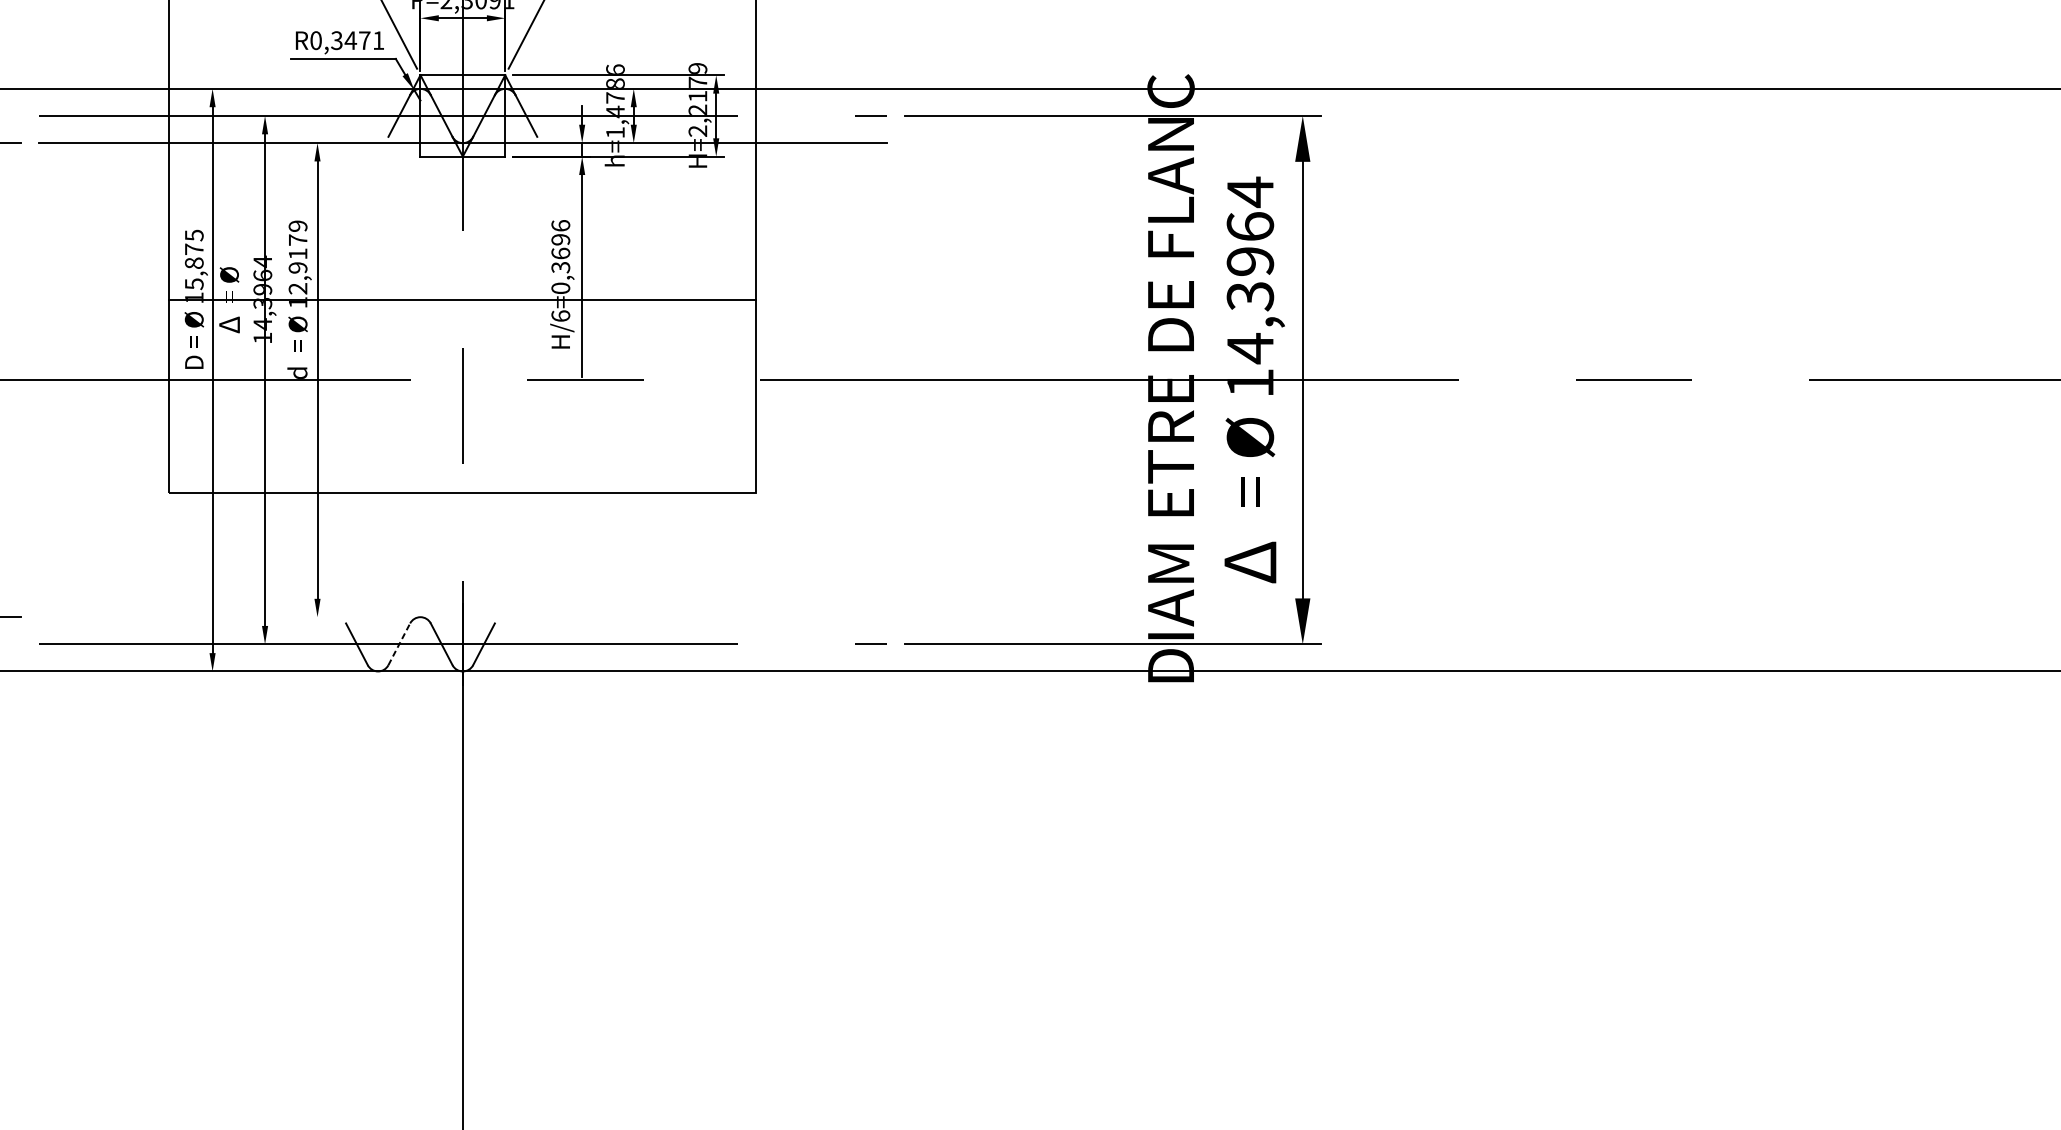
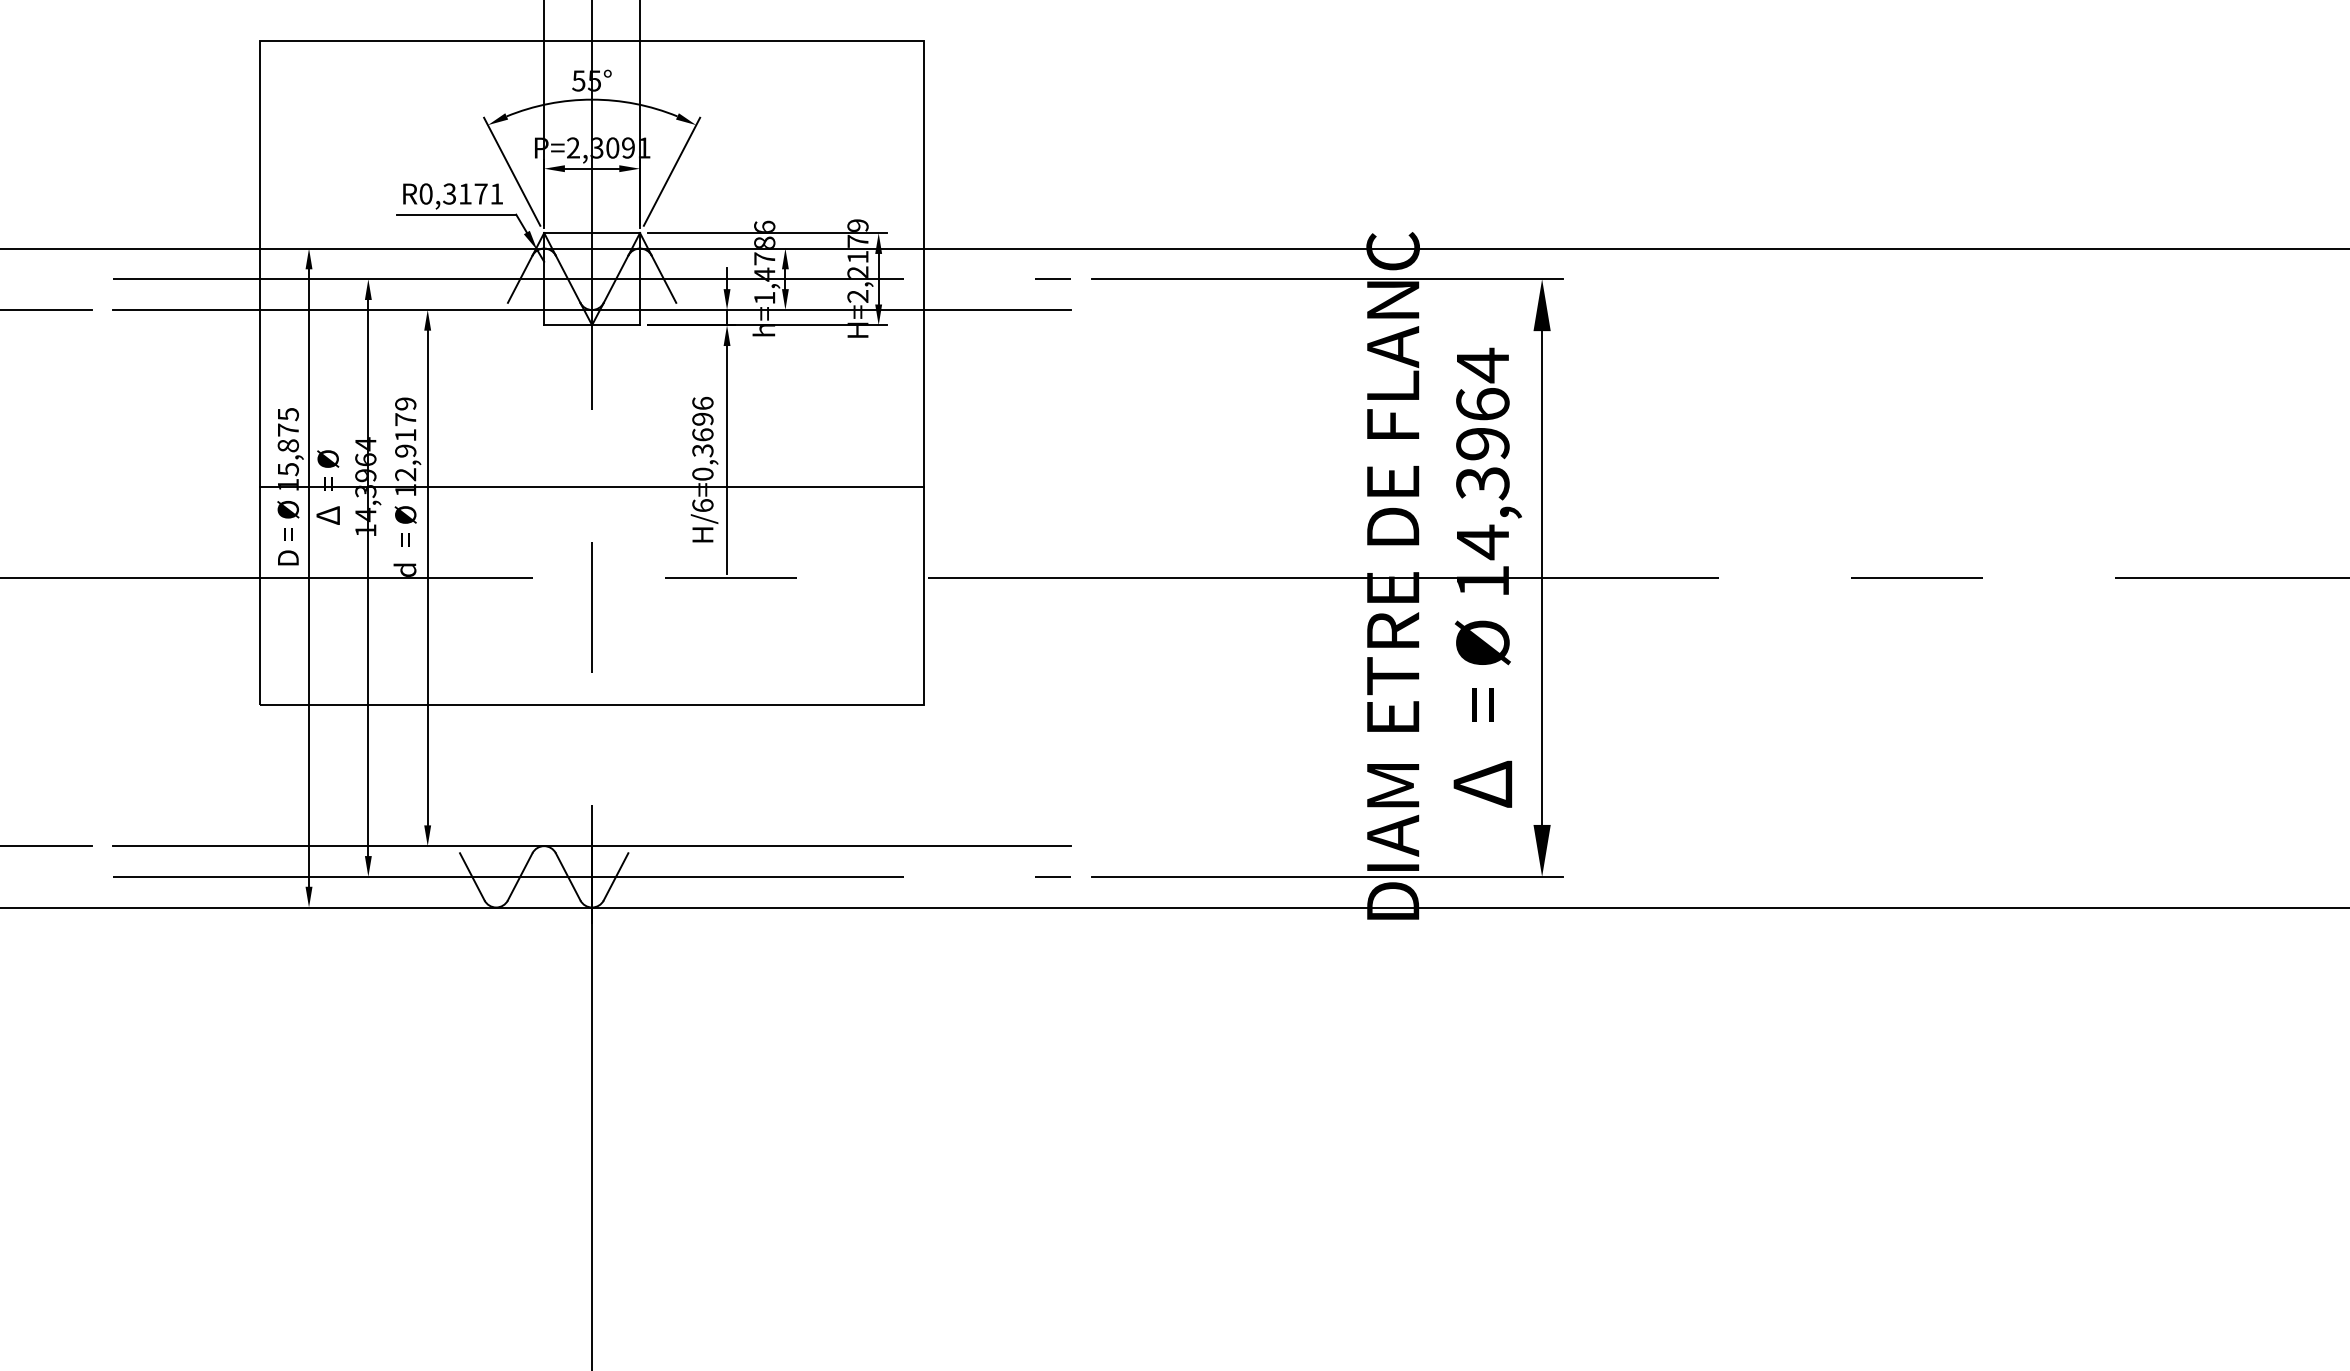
text: (350, 40) -> (465, 193), R0,3471 -> R0,3171
line: (462, 617) -> (591, 846), added
line: (399, 644) -> (520, 876), dashed -> solid

